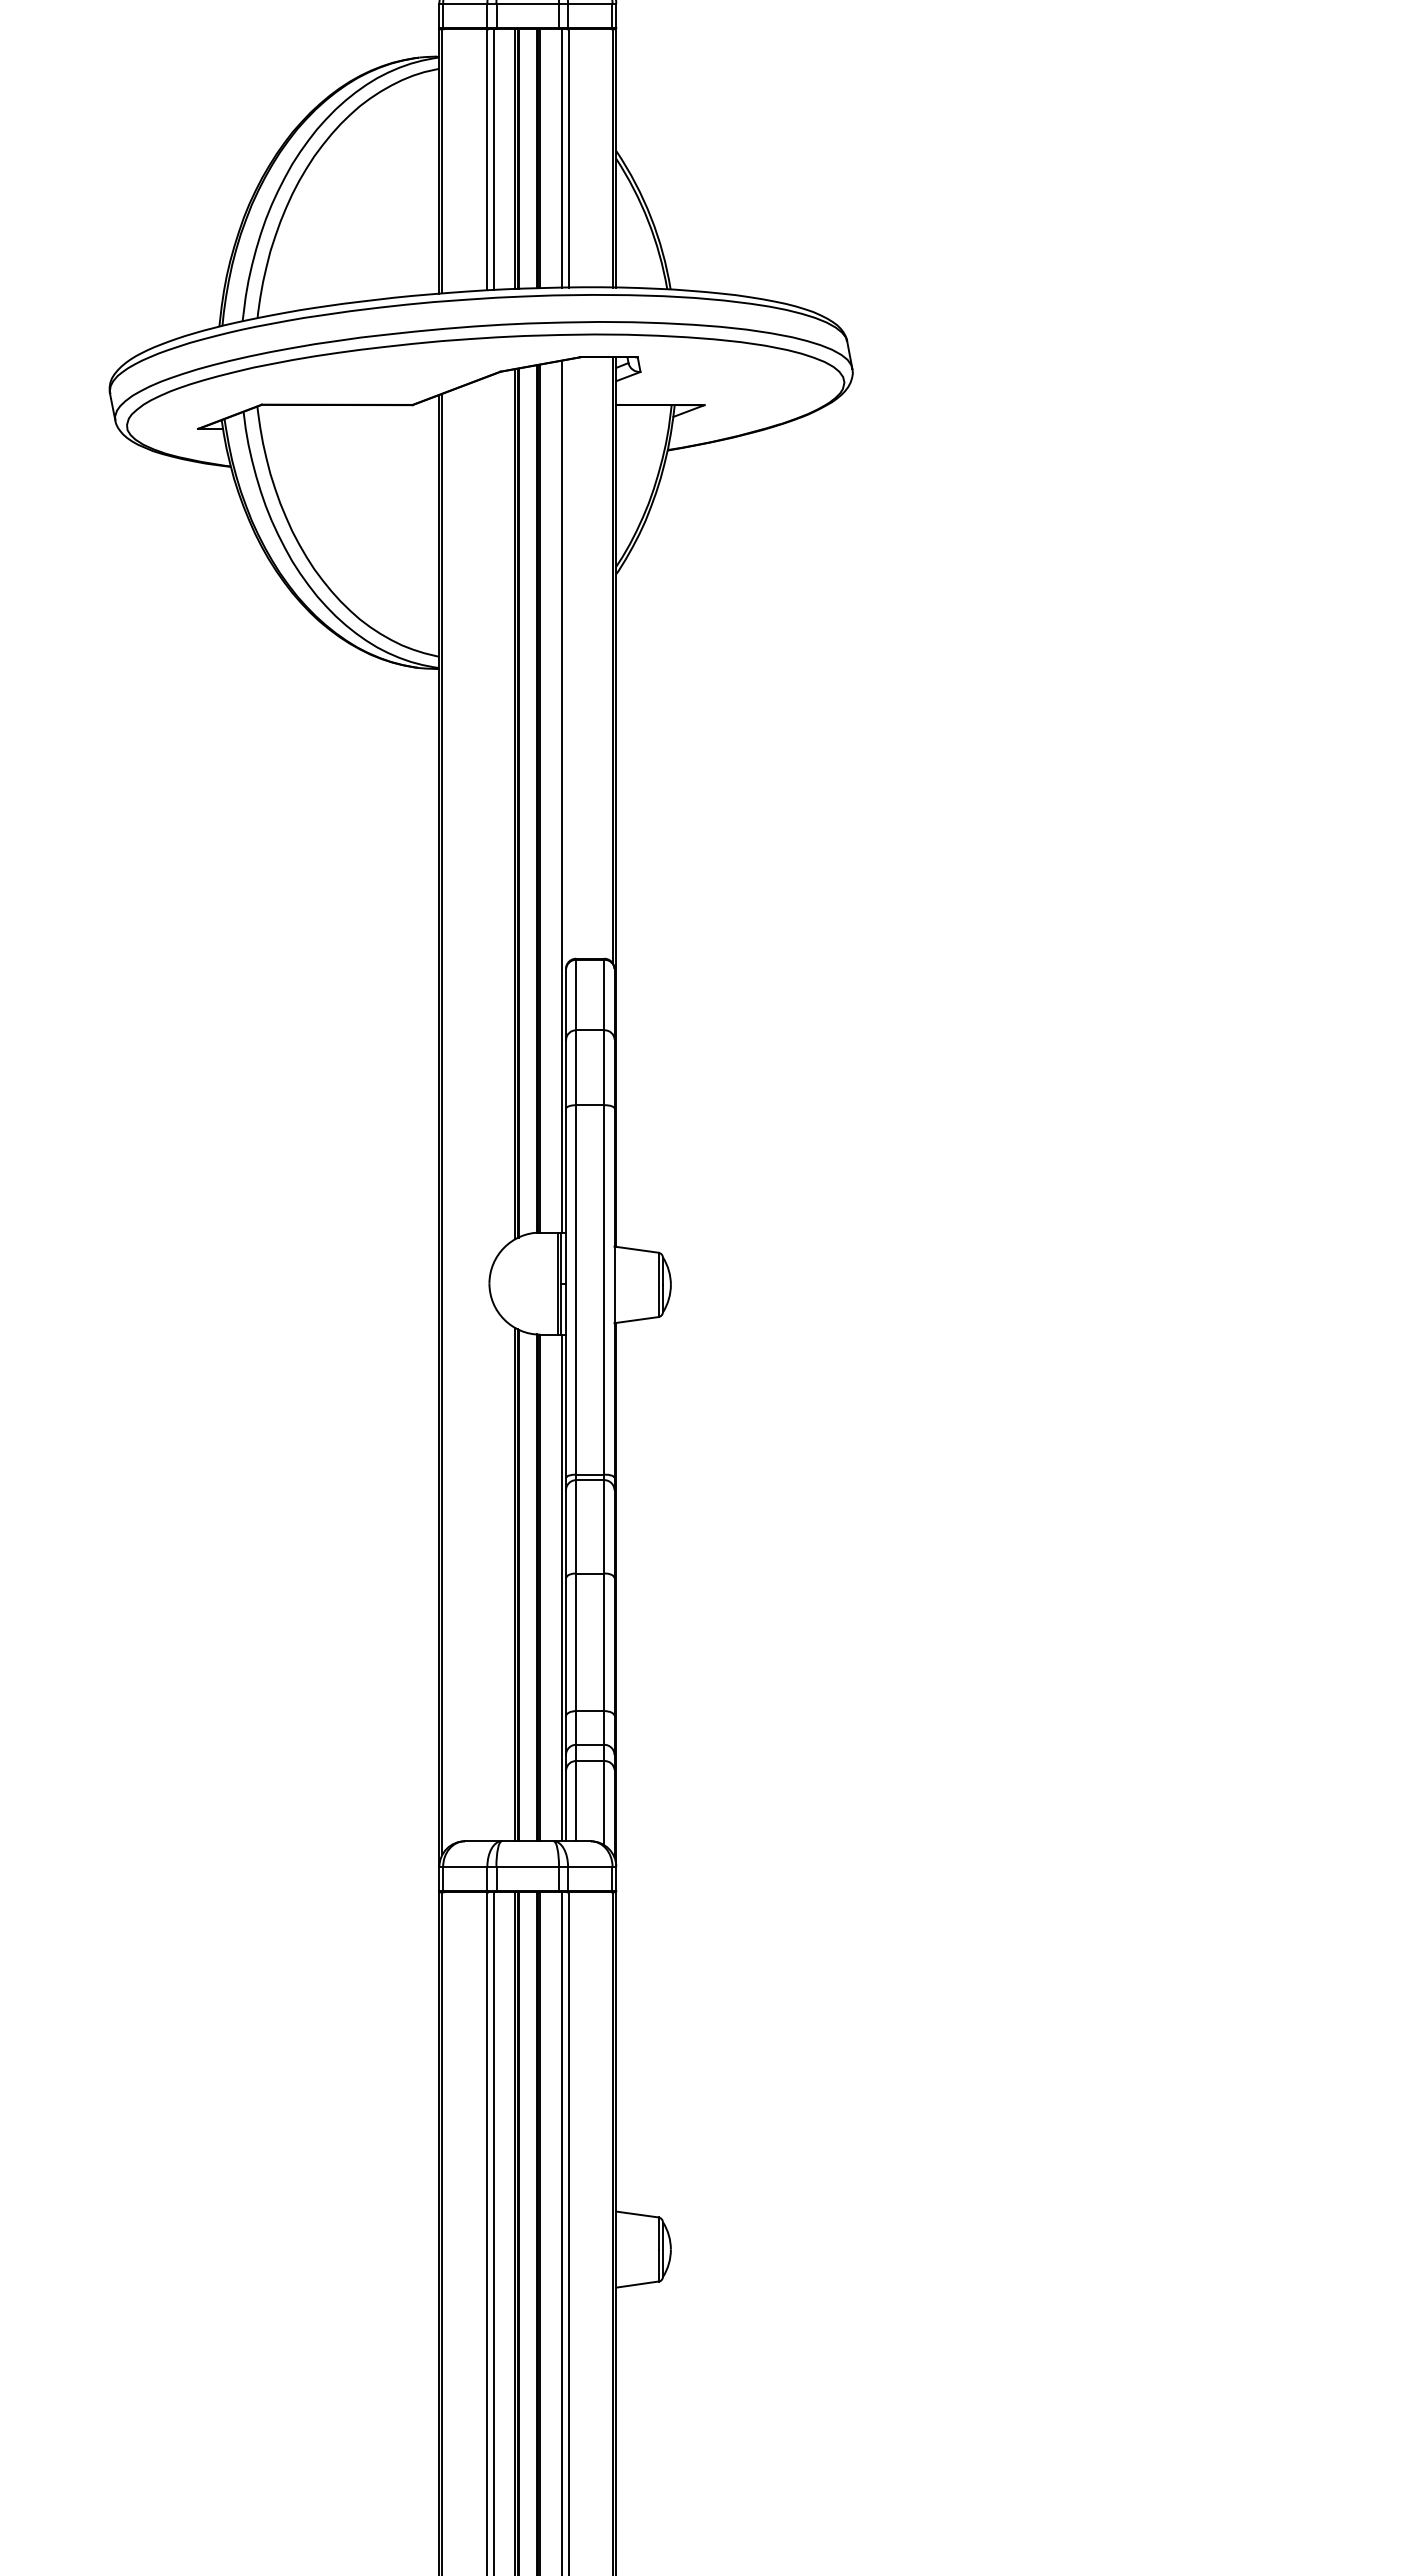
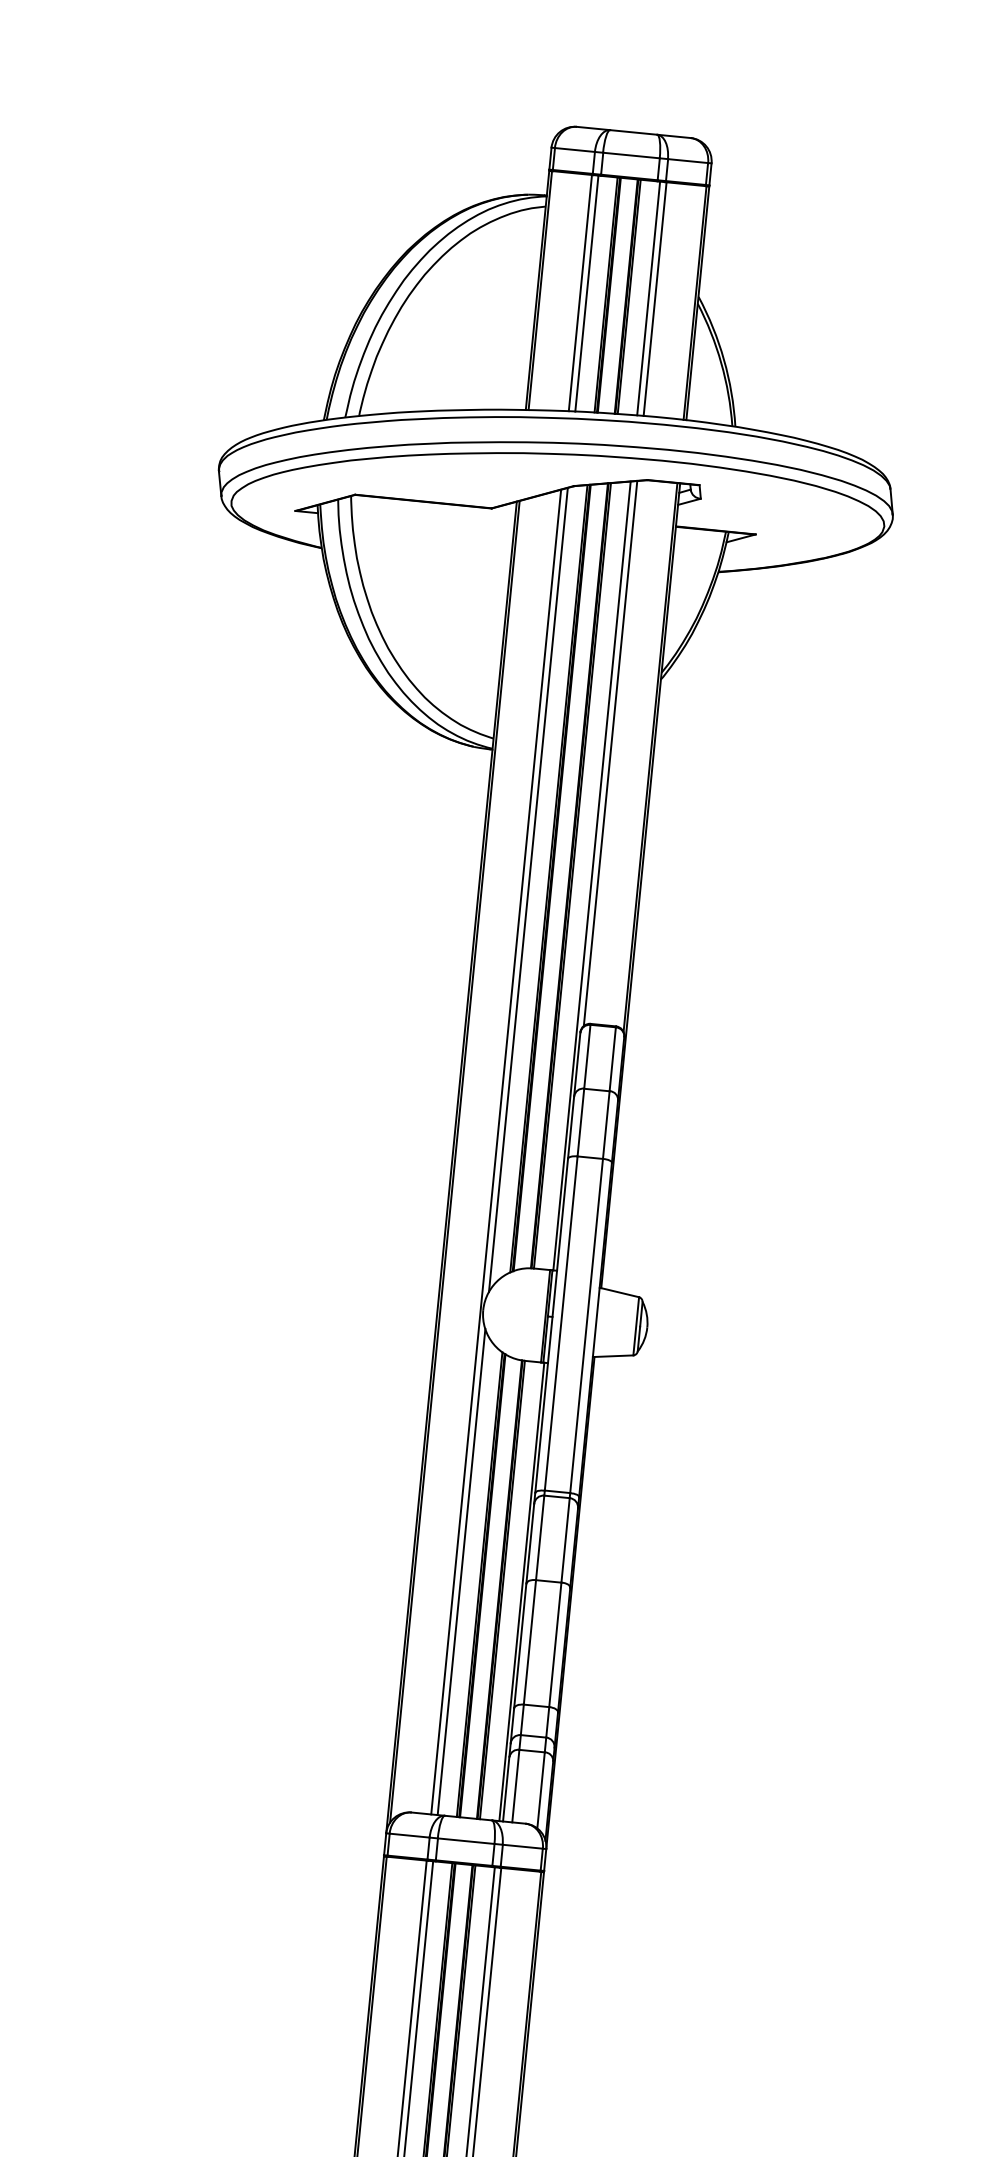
line: (569, 660) -> (610, 753), added
line: (493, 818) -> (528, 889), added
line: (486, 1109) -> (496, 1152), added
line: (493, 1572) -> (461, 1571), added

